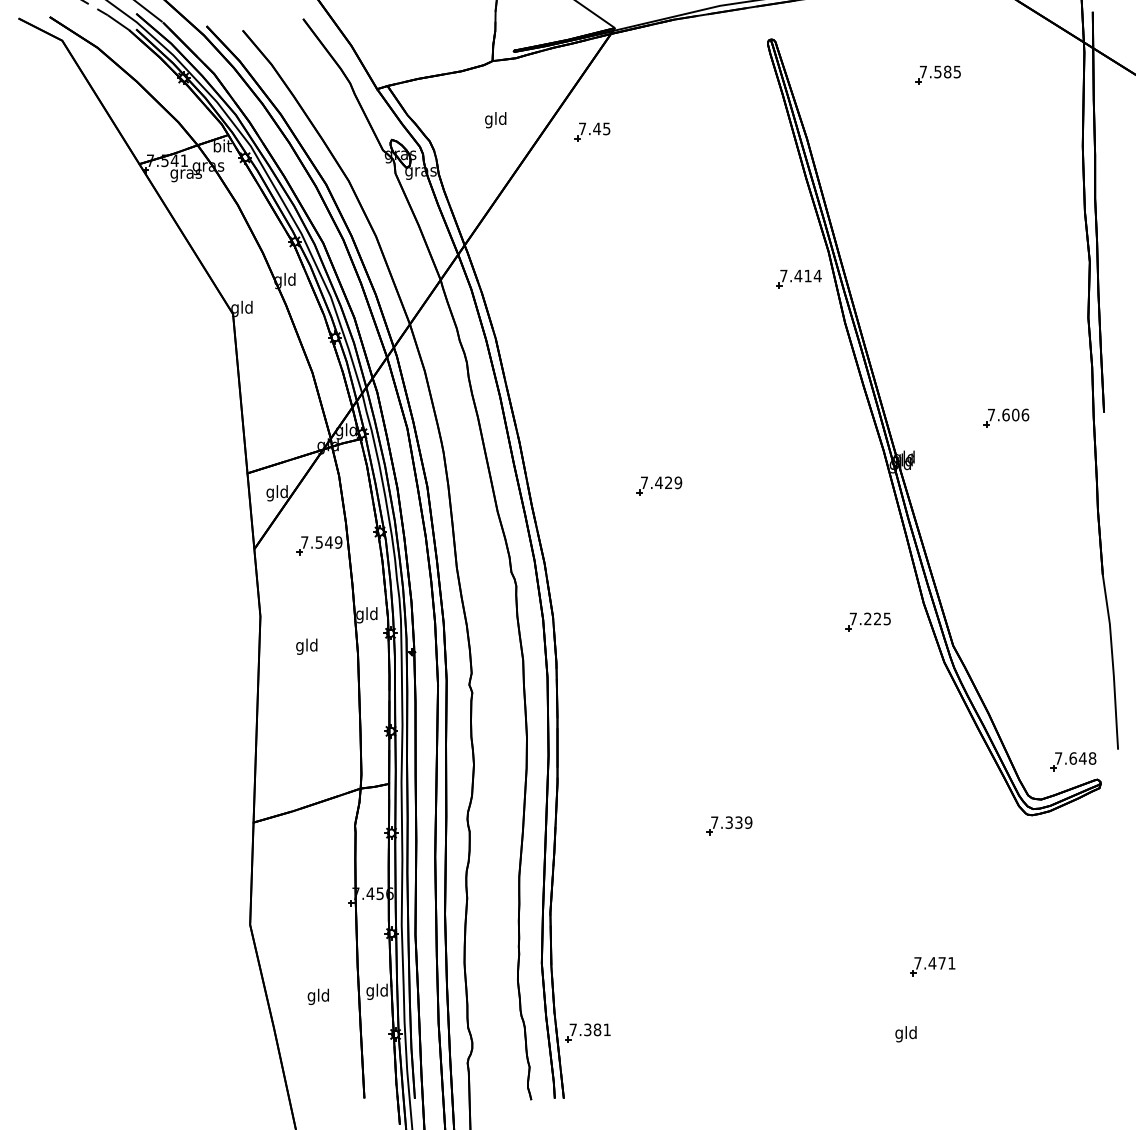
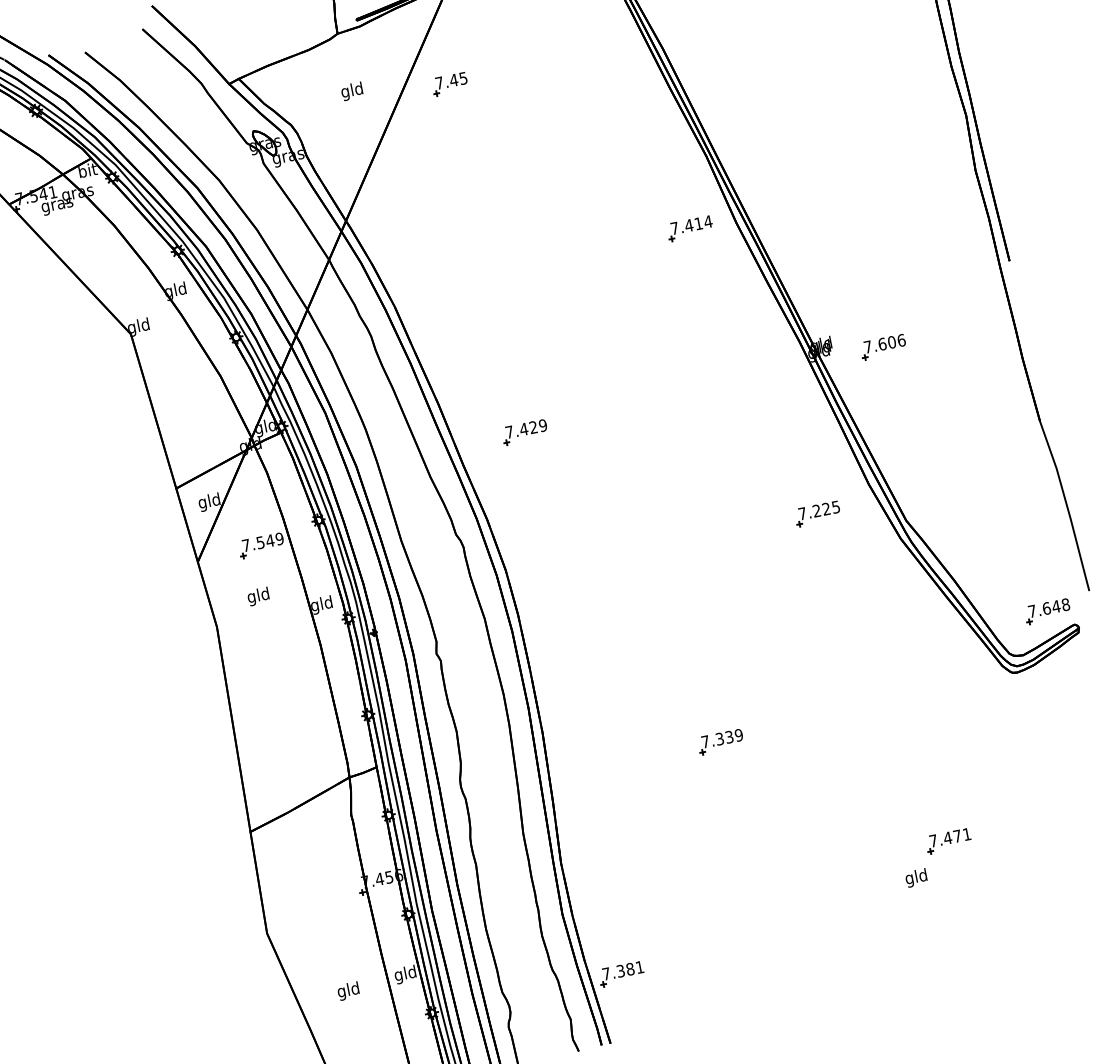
part: (798, 278) -> (689, 228), moved
part: (1006, 417) -> (883, 346), moved
part: (659, 485) -> (524, 431), moved
text: (306, 646) -> (258, 596), moved
text: (905, 1034) -> (915, 878), moved

